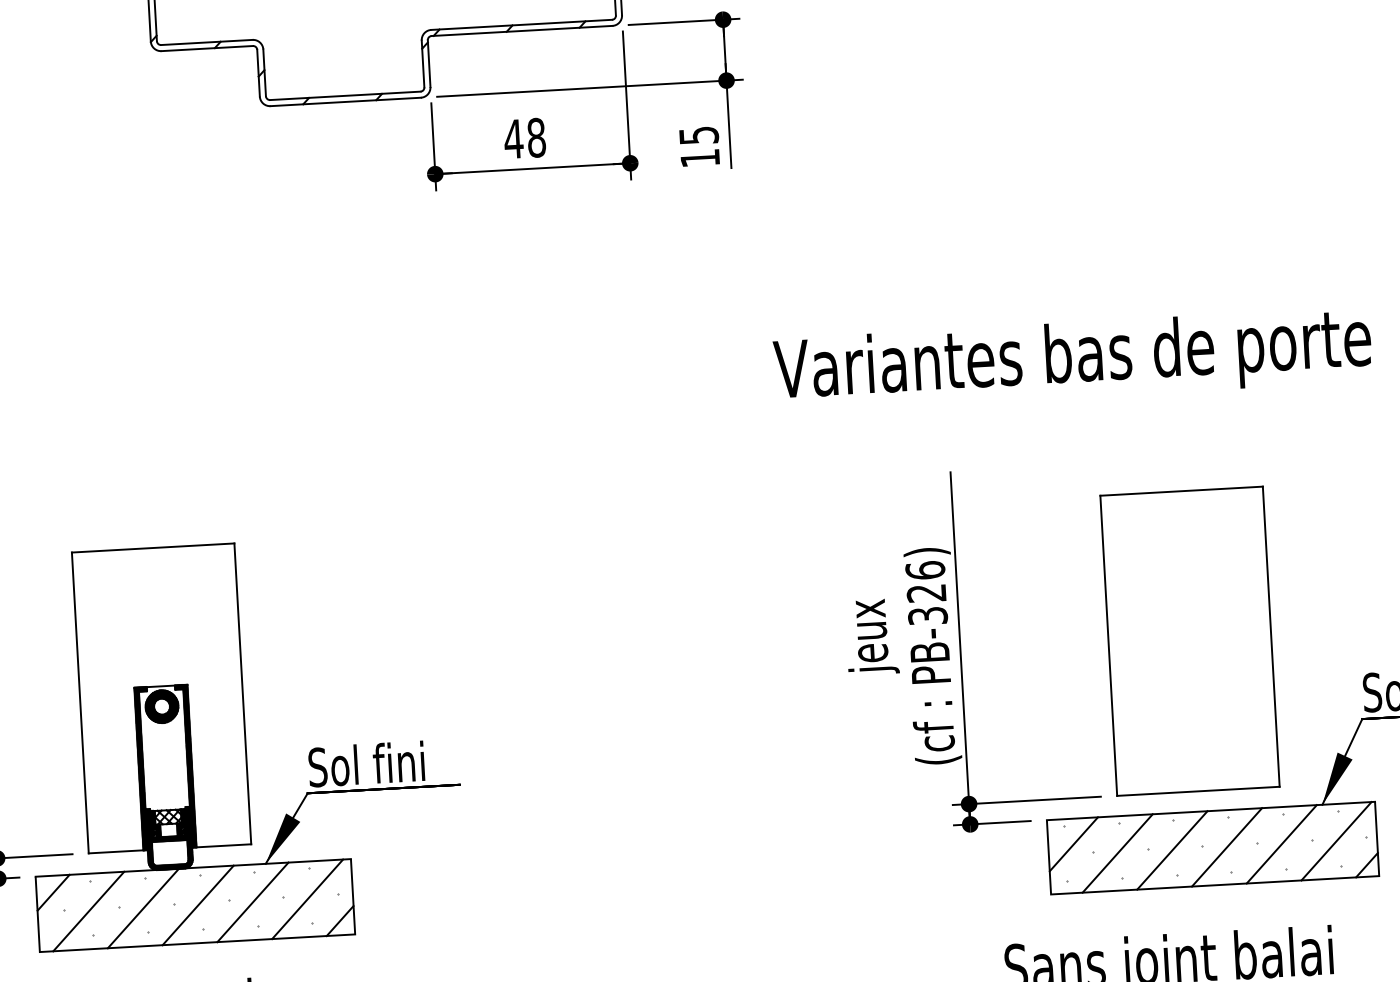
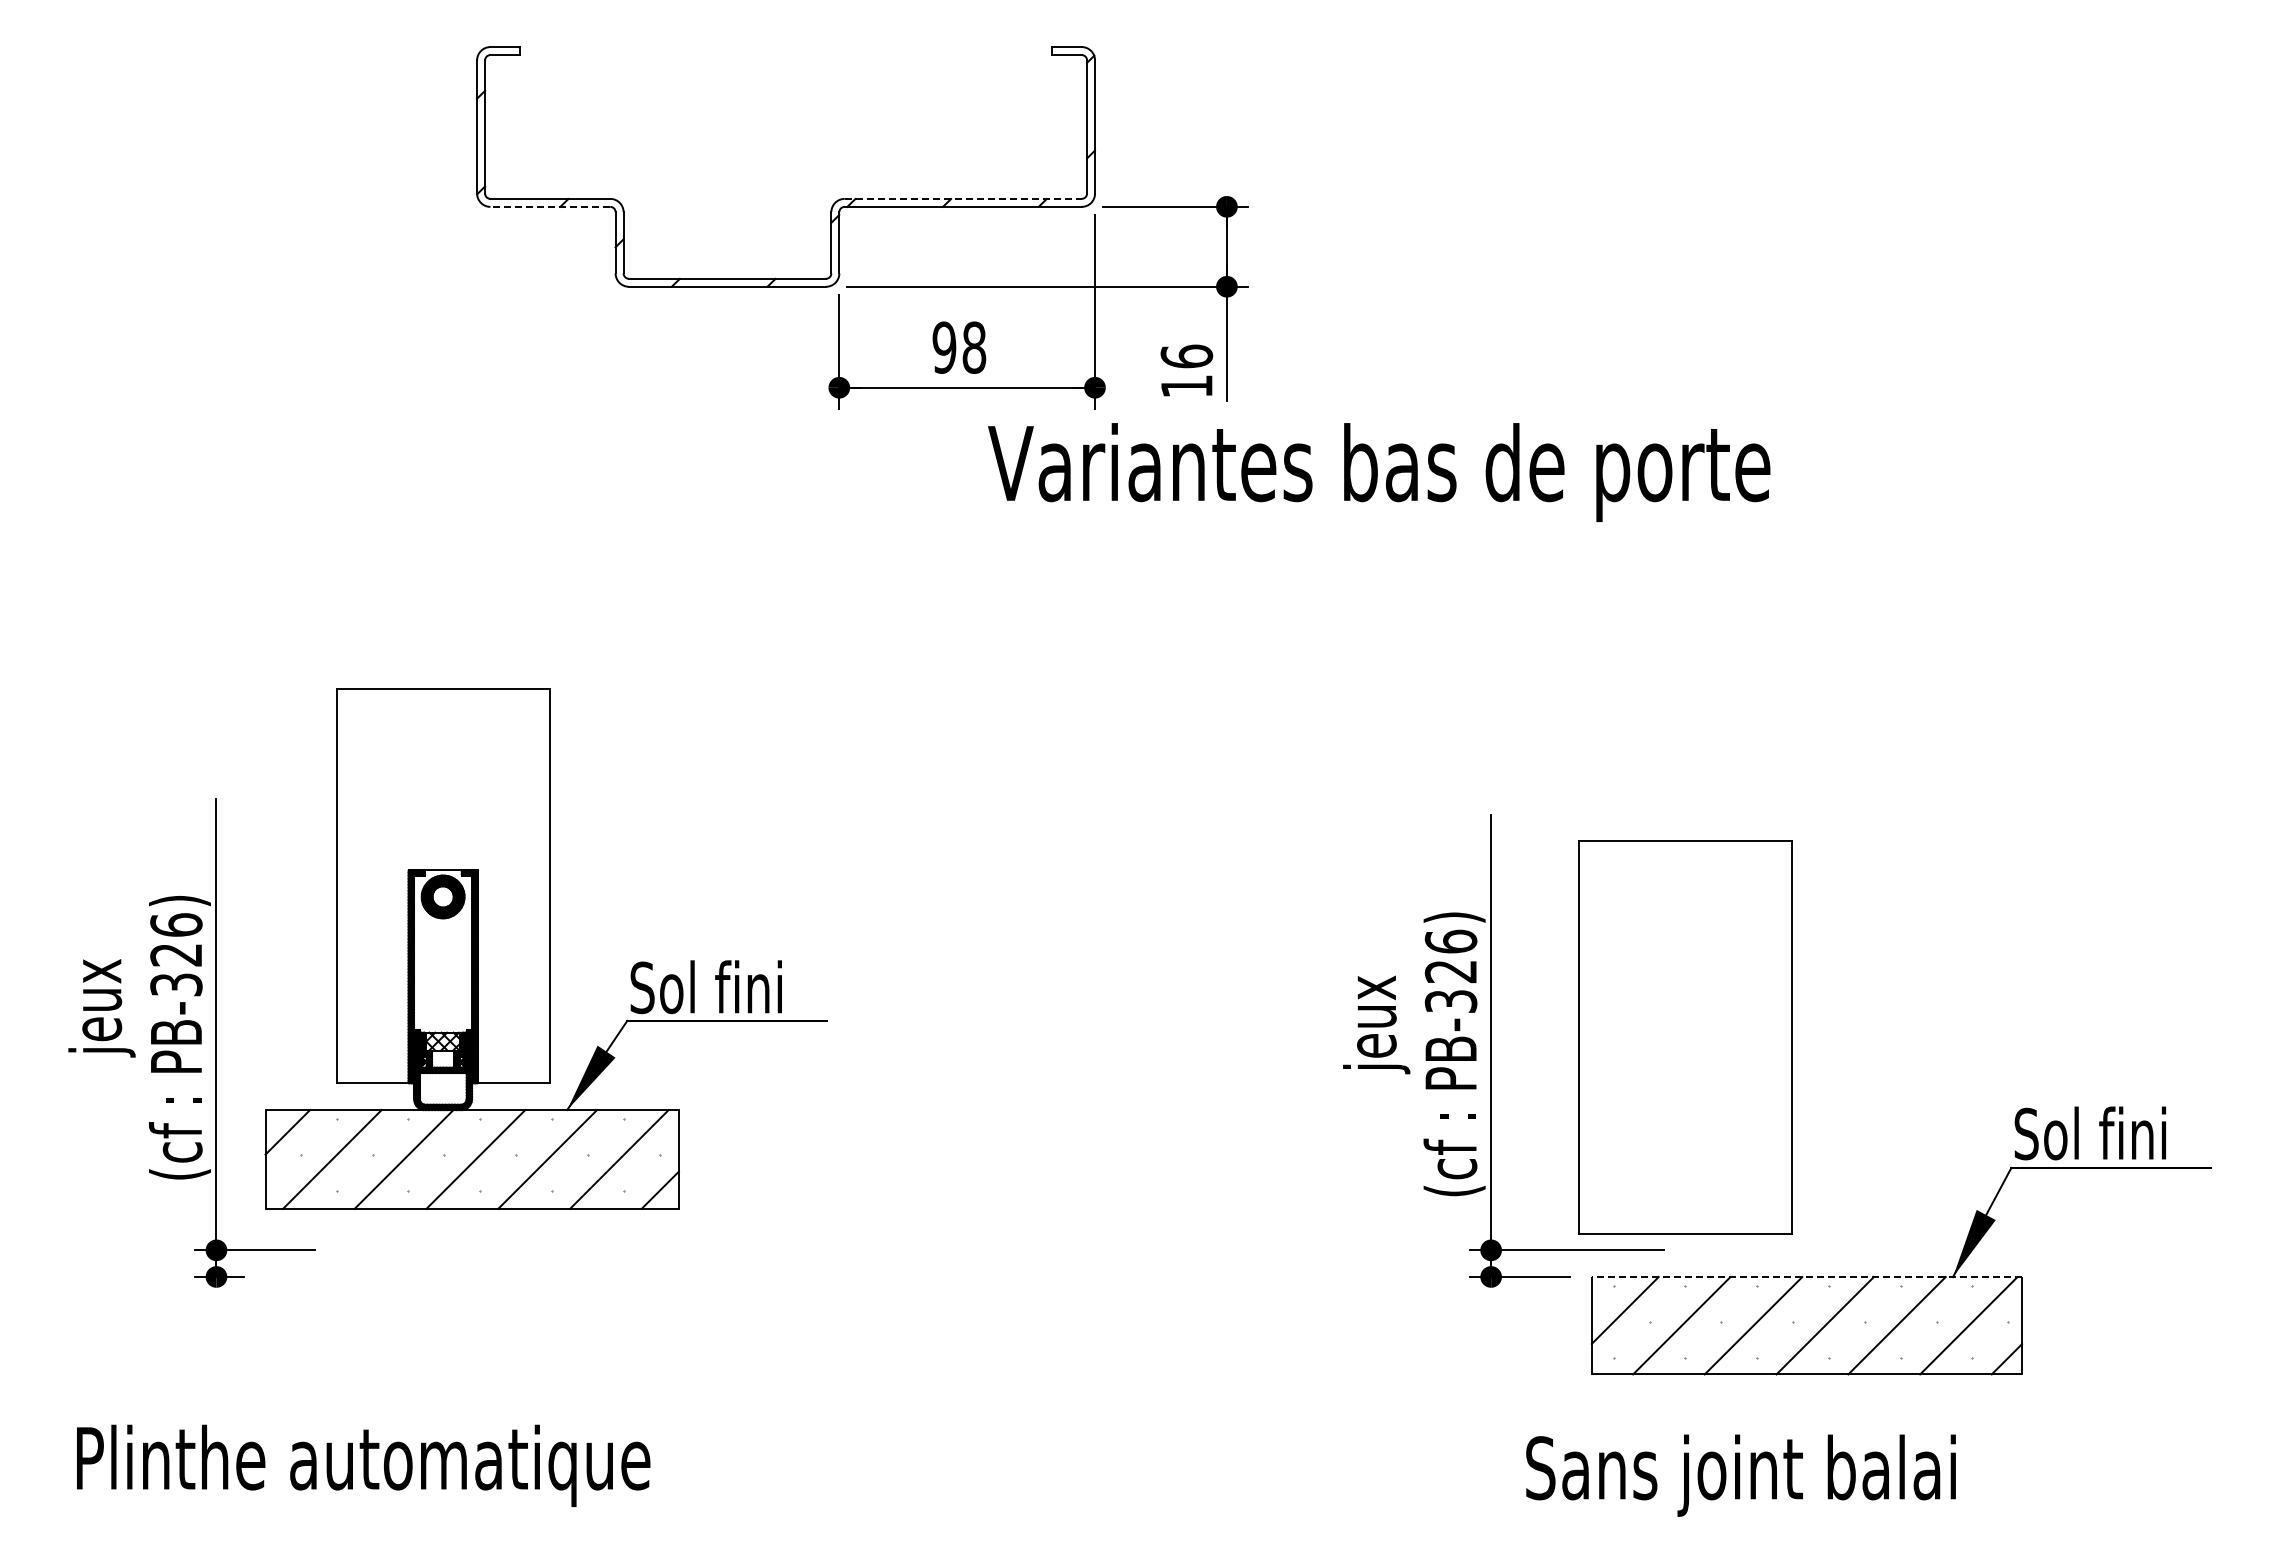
line: (521, 24) -> (963, 198), solid -> dashed
line: (207, 48) -> (550, 206), solid -> dashed
text: (698, 135) -> (1186, 356), 15 -> 16
text: (513, 138) -> (944, 347), 48 -> 98
text: (1073, 360) -> (1379, 472), moved
part: (1189, 641) -> (1685, 1037), moved
part: (242, 741) -> (545, 948), moved
line: (1210, 811) -> (1806, 1277), solid -> dashed

